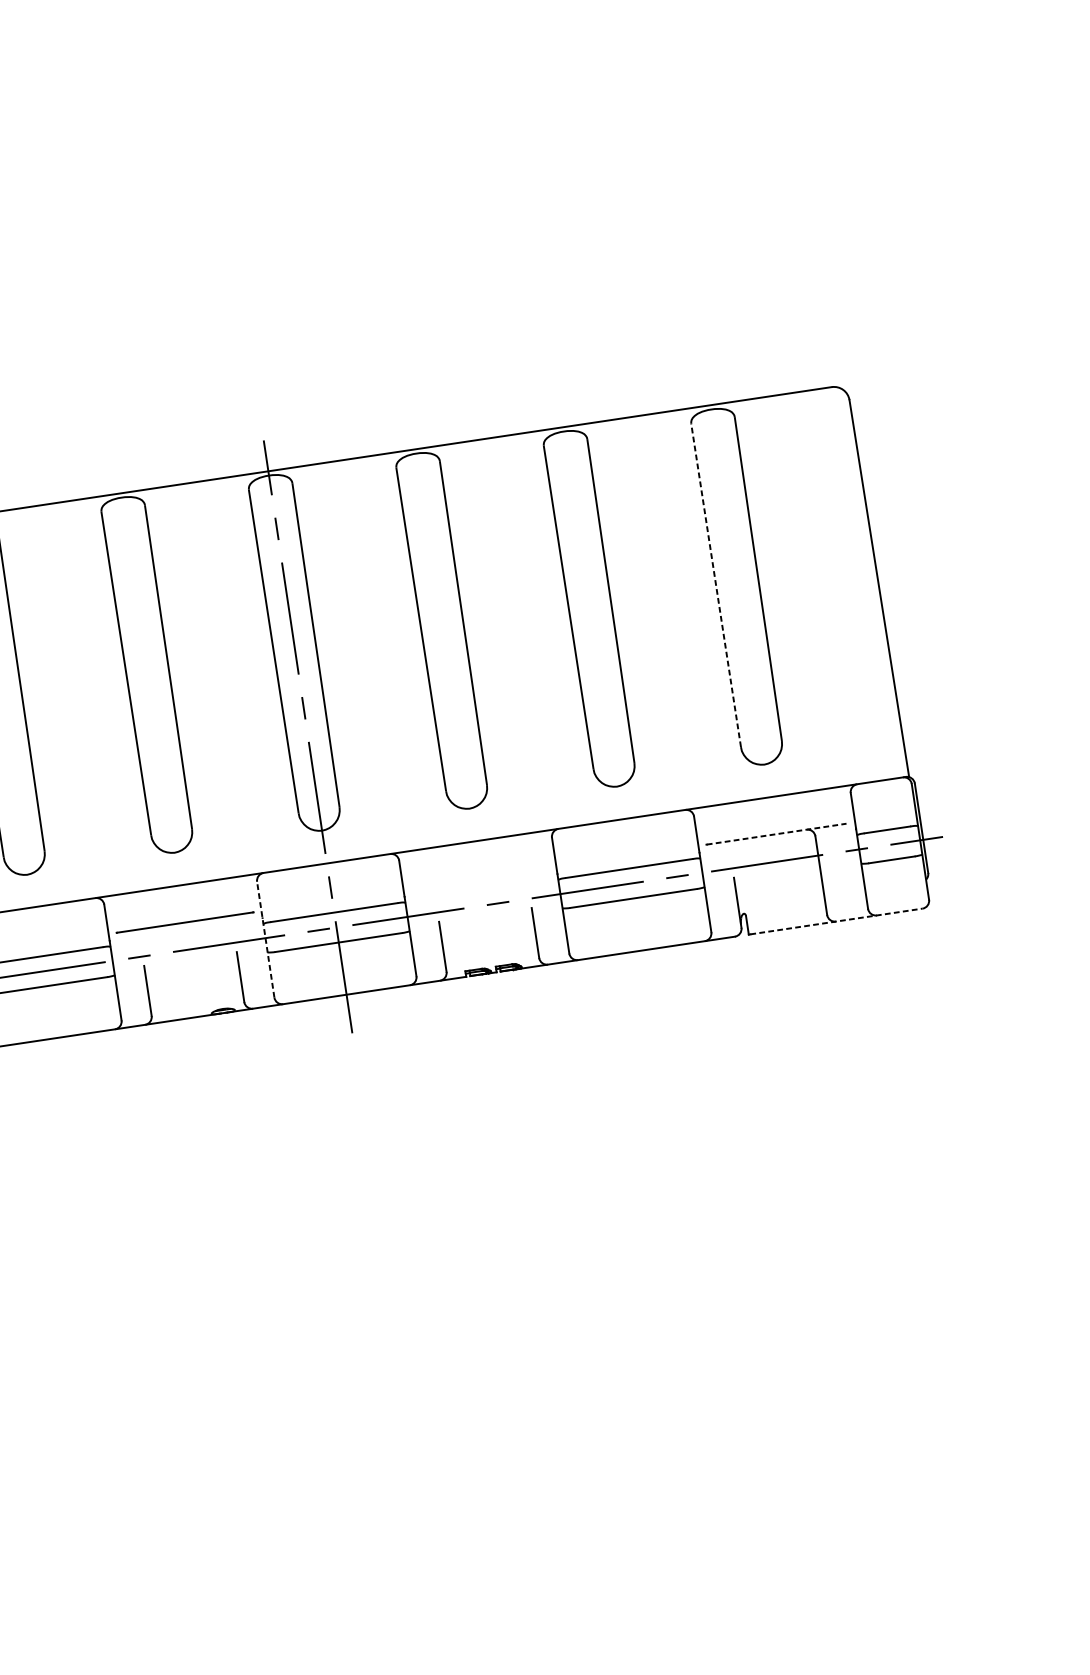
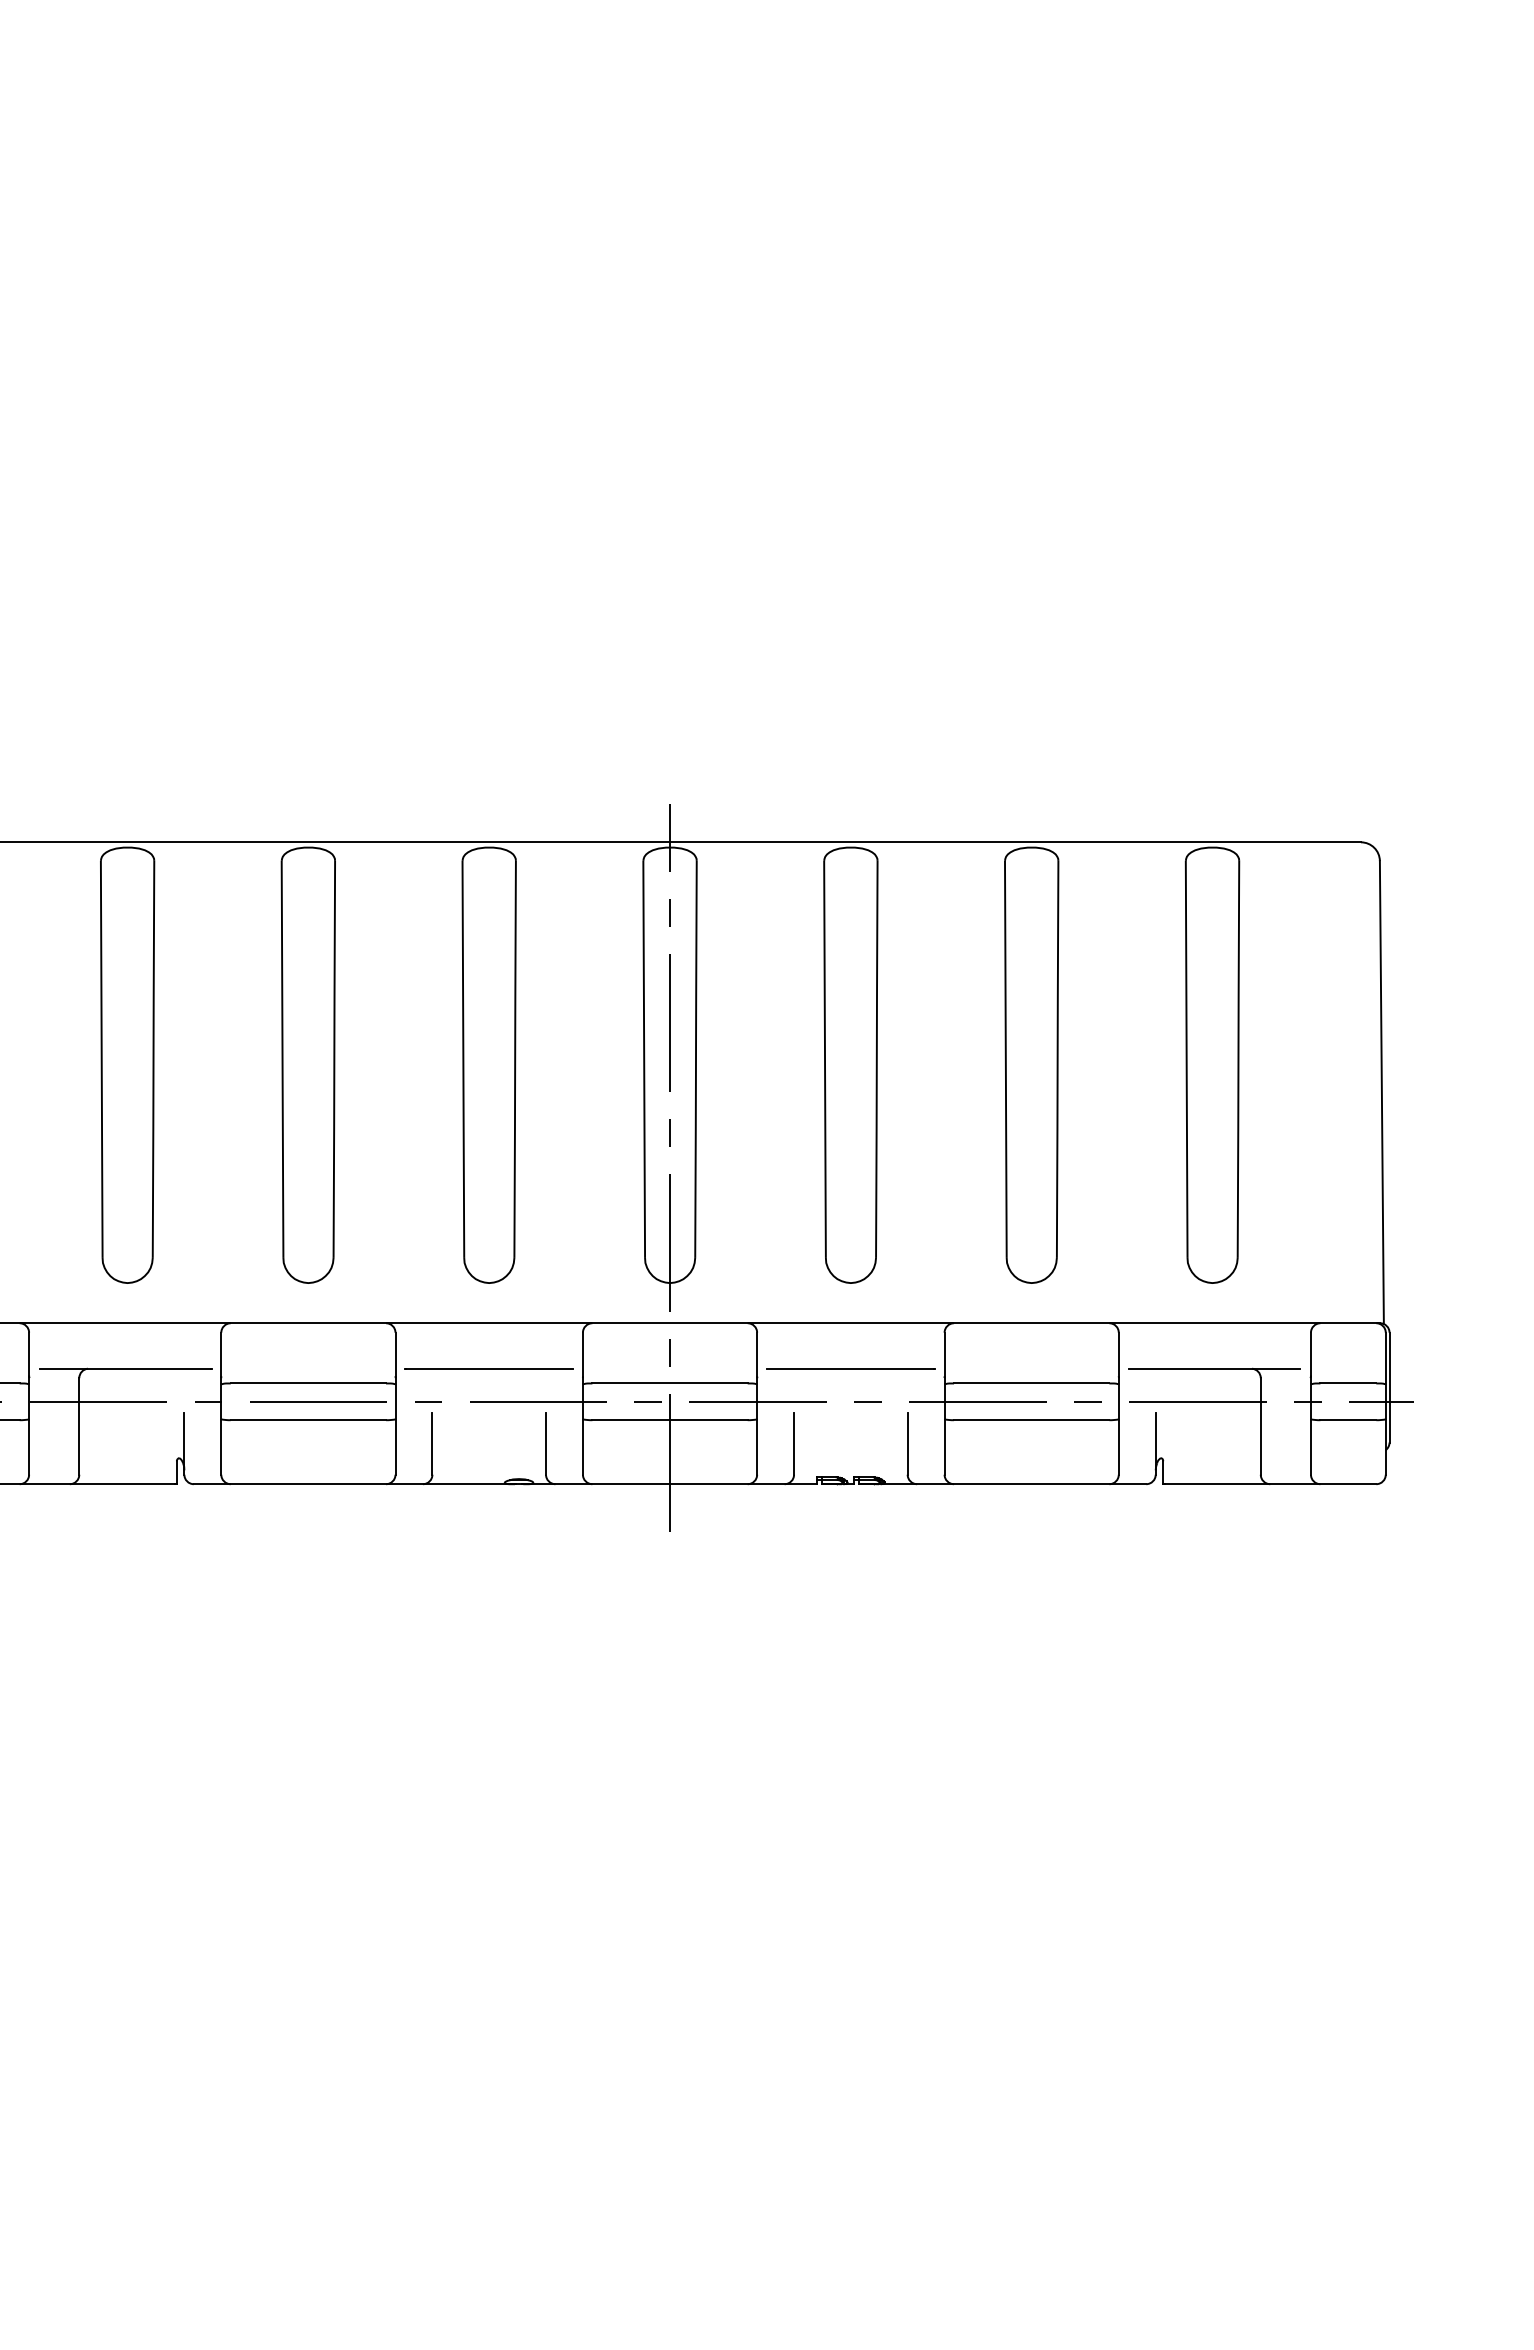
line: (715, 584) -> (1186, 1058), dashed -> solid
line: (776, 834) -> (1214, 1368), dashed -> solid
line: (479, 878) -> (850, 1368), added
line: (836, 921) -> (1270, 1484), dashed -> solid
line: (265, 939) -> (582, 1403), dashed -> solid

